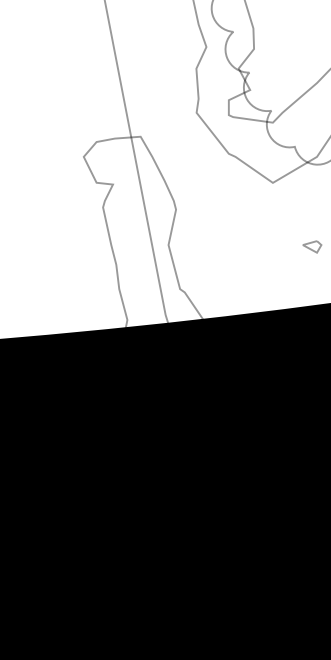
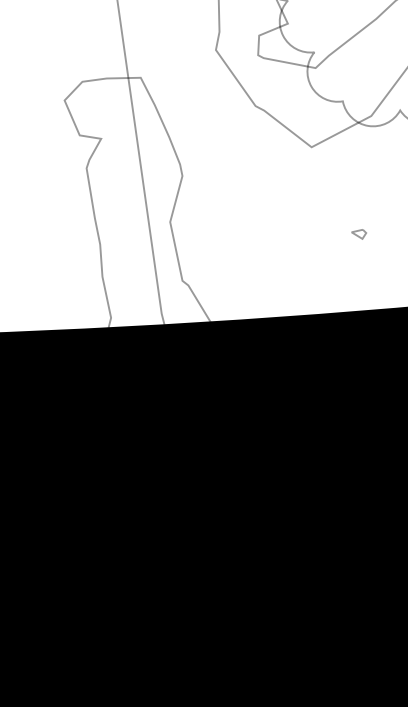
part: (311, 246) -> (358, 233), size x0.6

